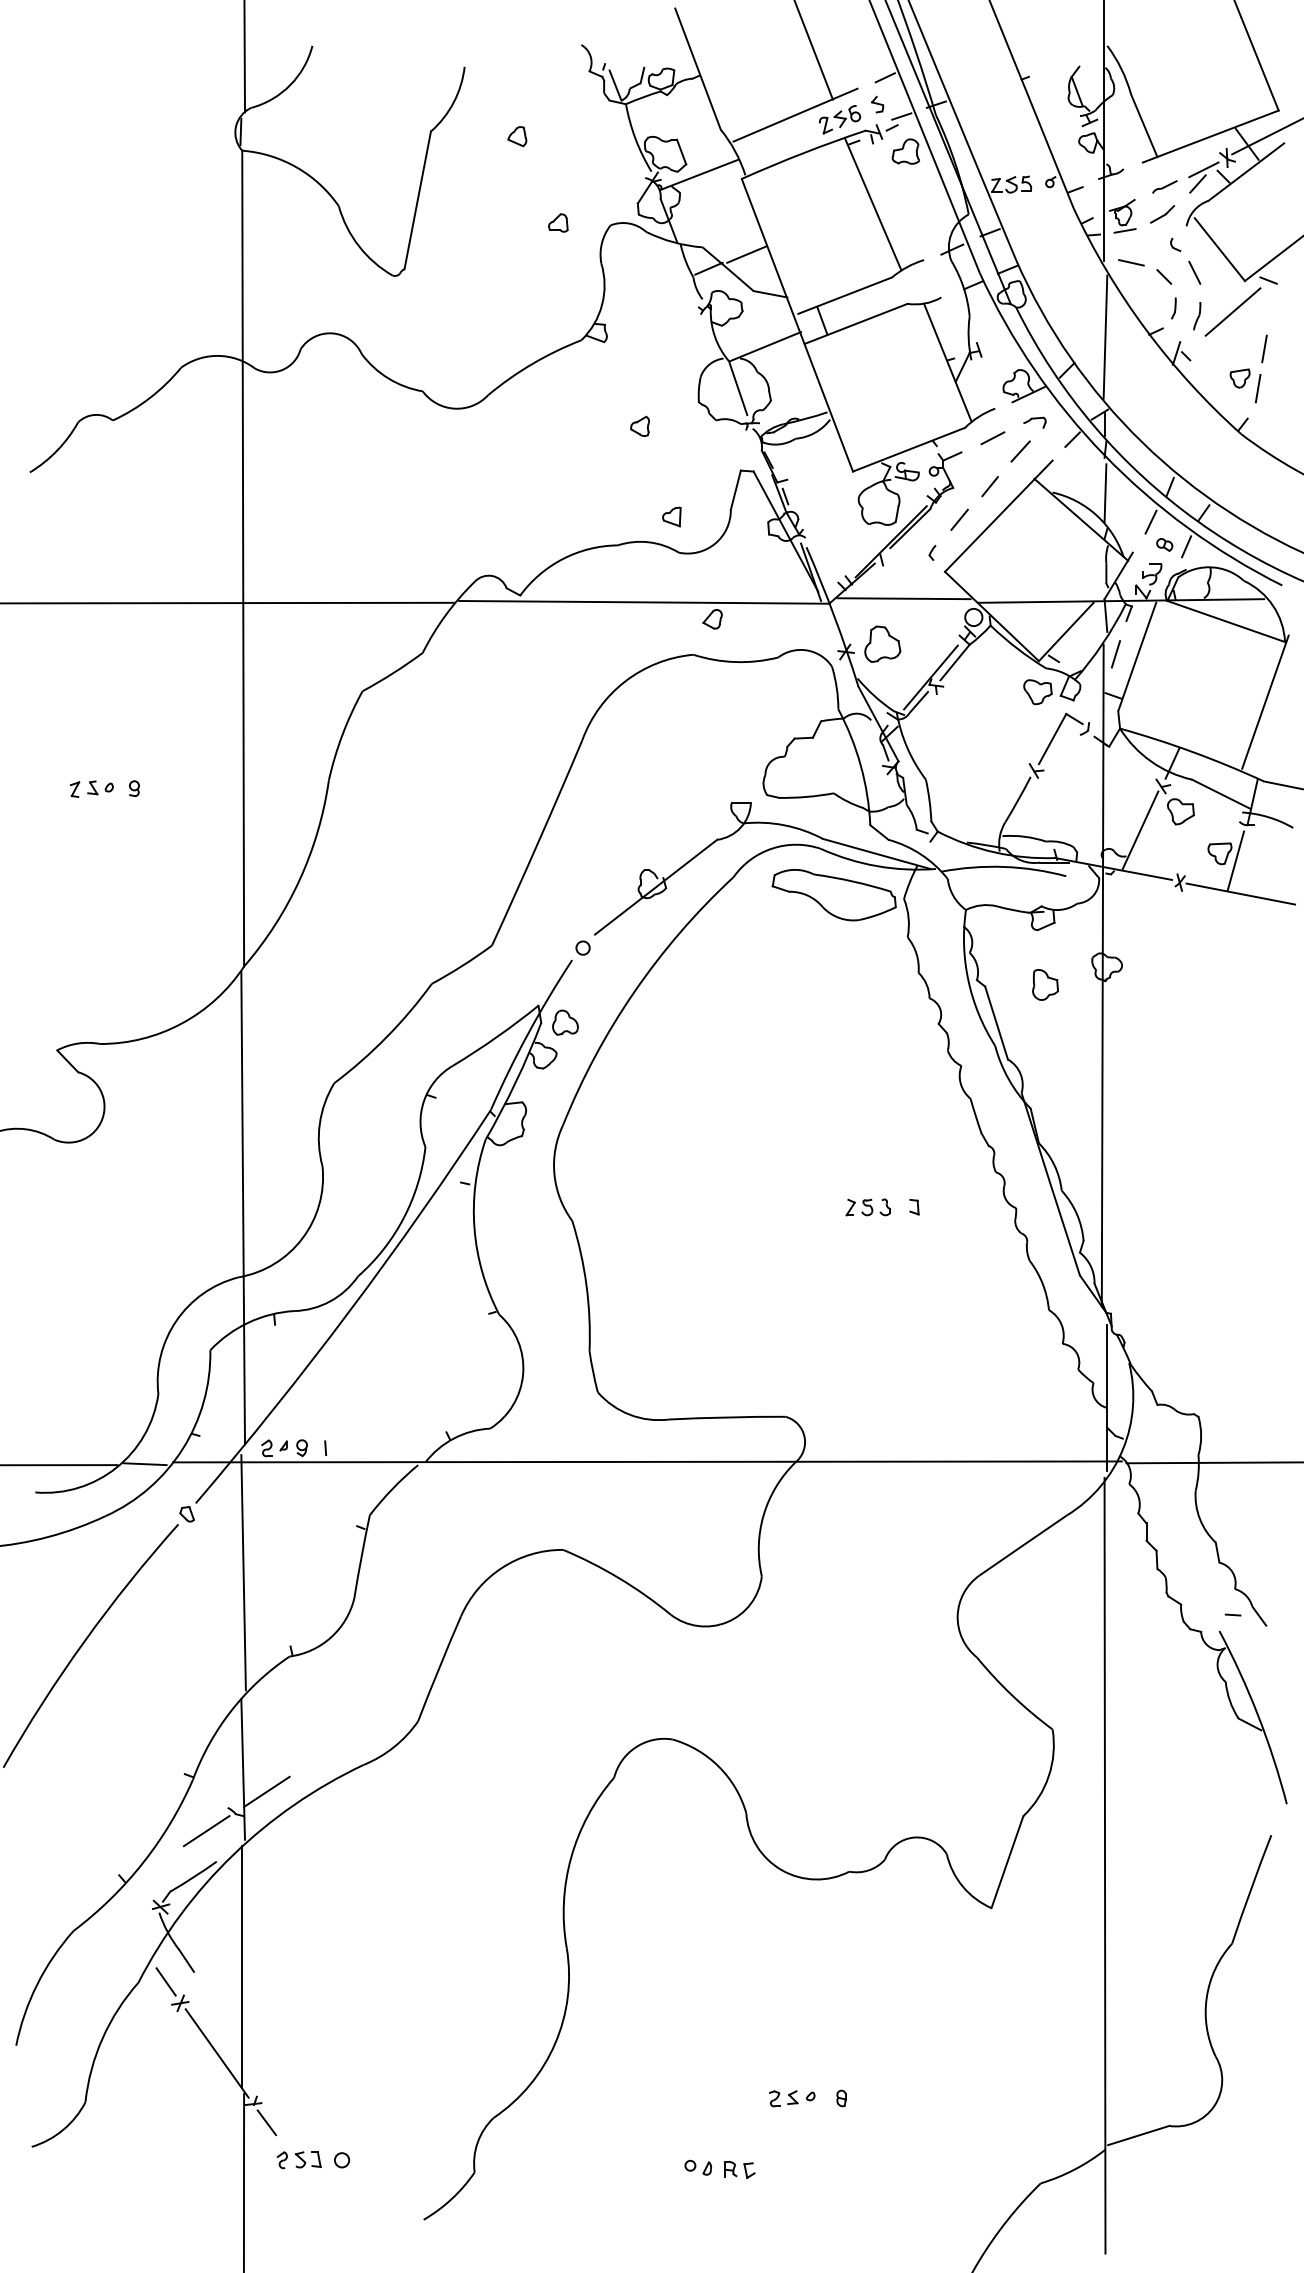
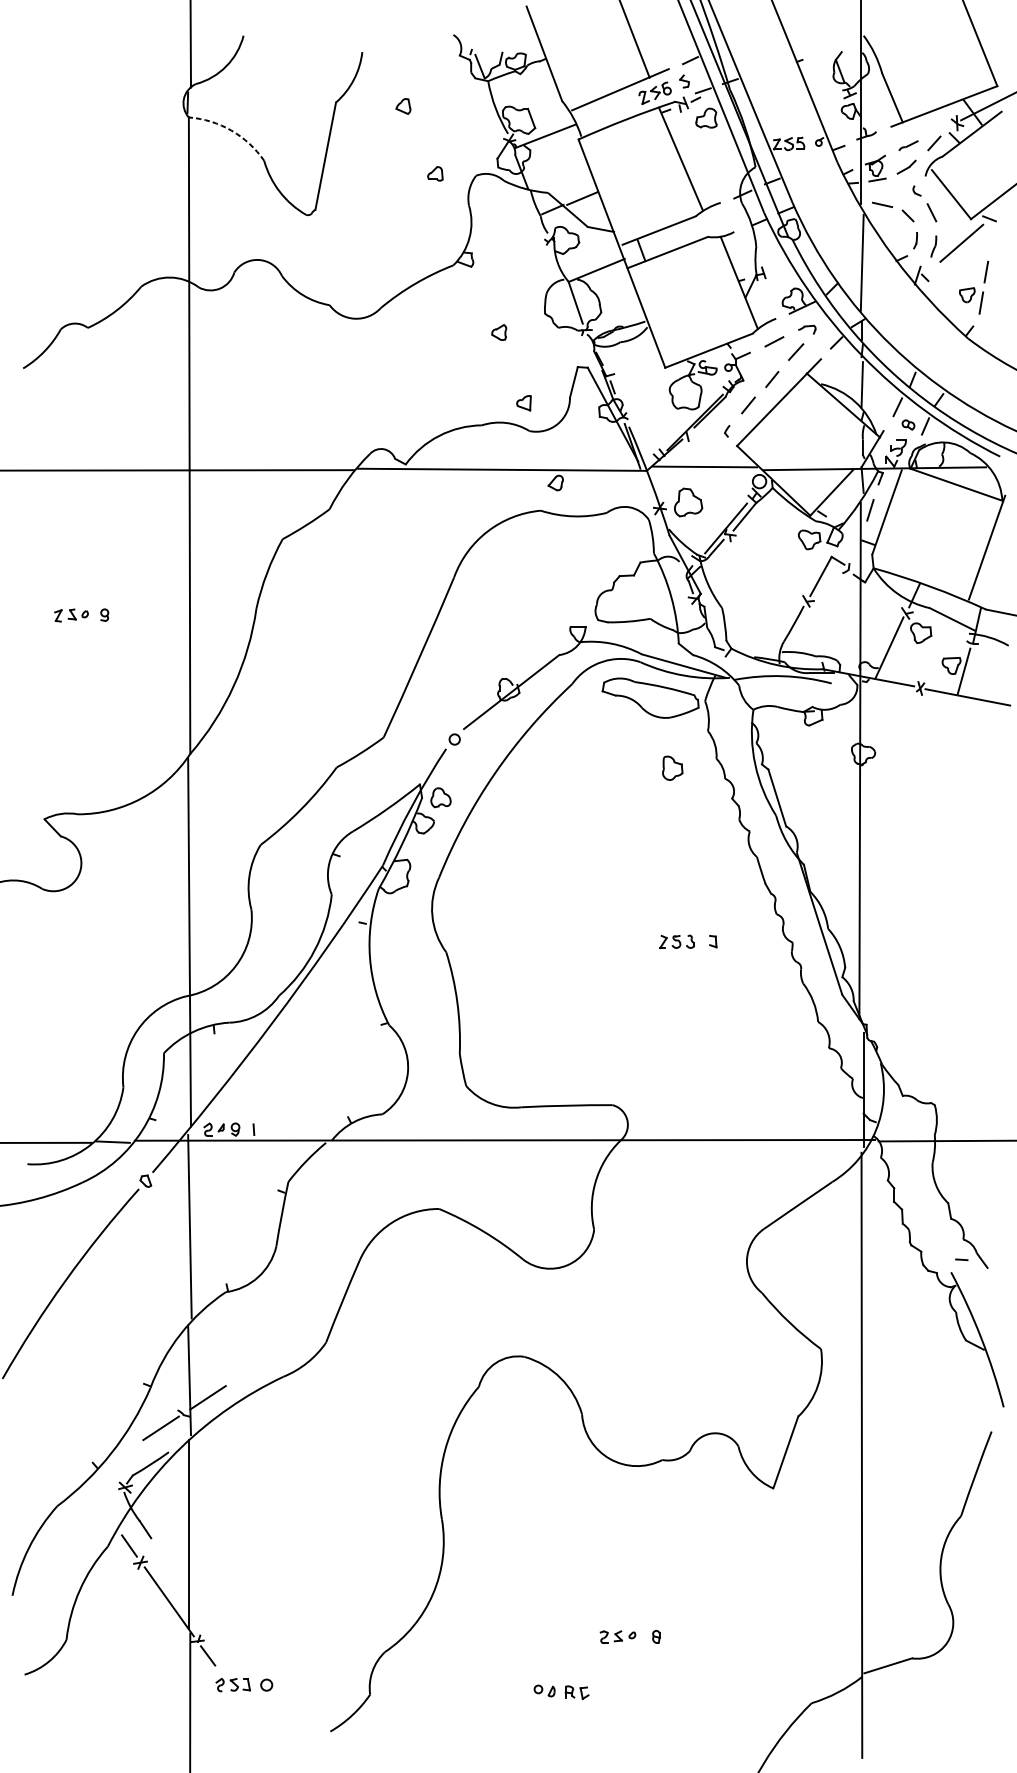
arc: (296, 167) -> (231, 130), solid -> dashed
line: (1203, 169) -> (938, 132), removed
part: (1045, 984) -> (672, 767), moved

